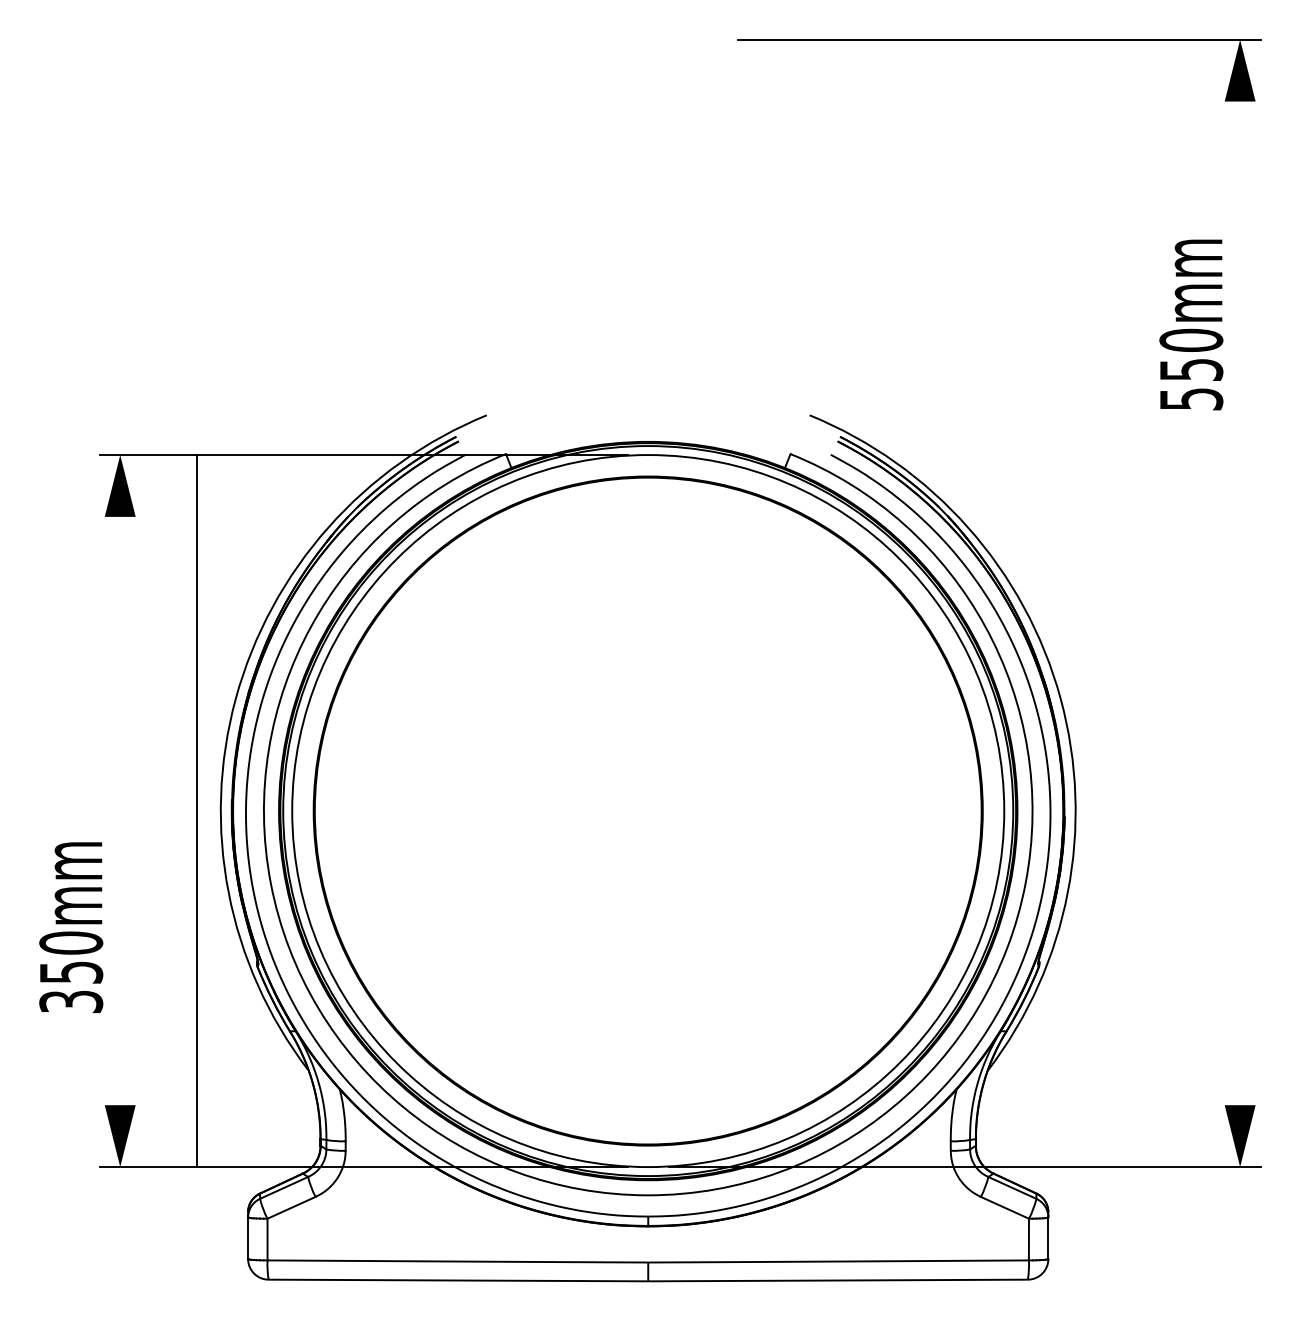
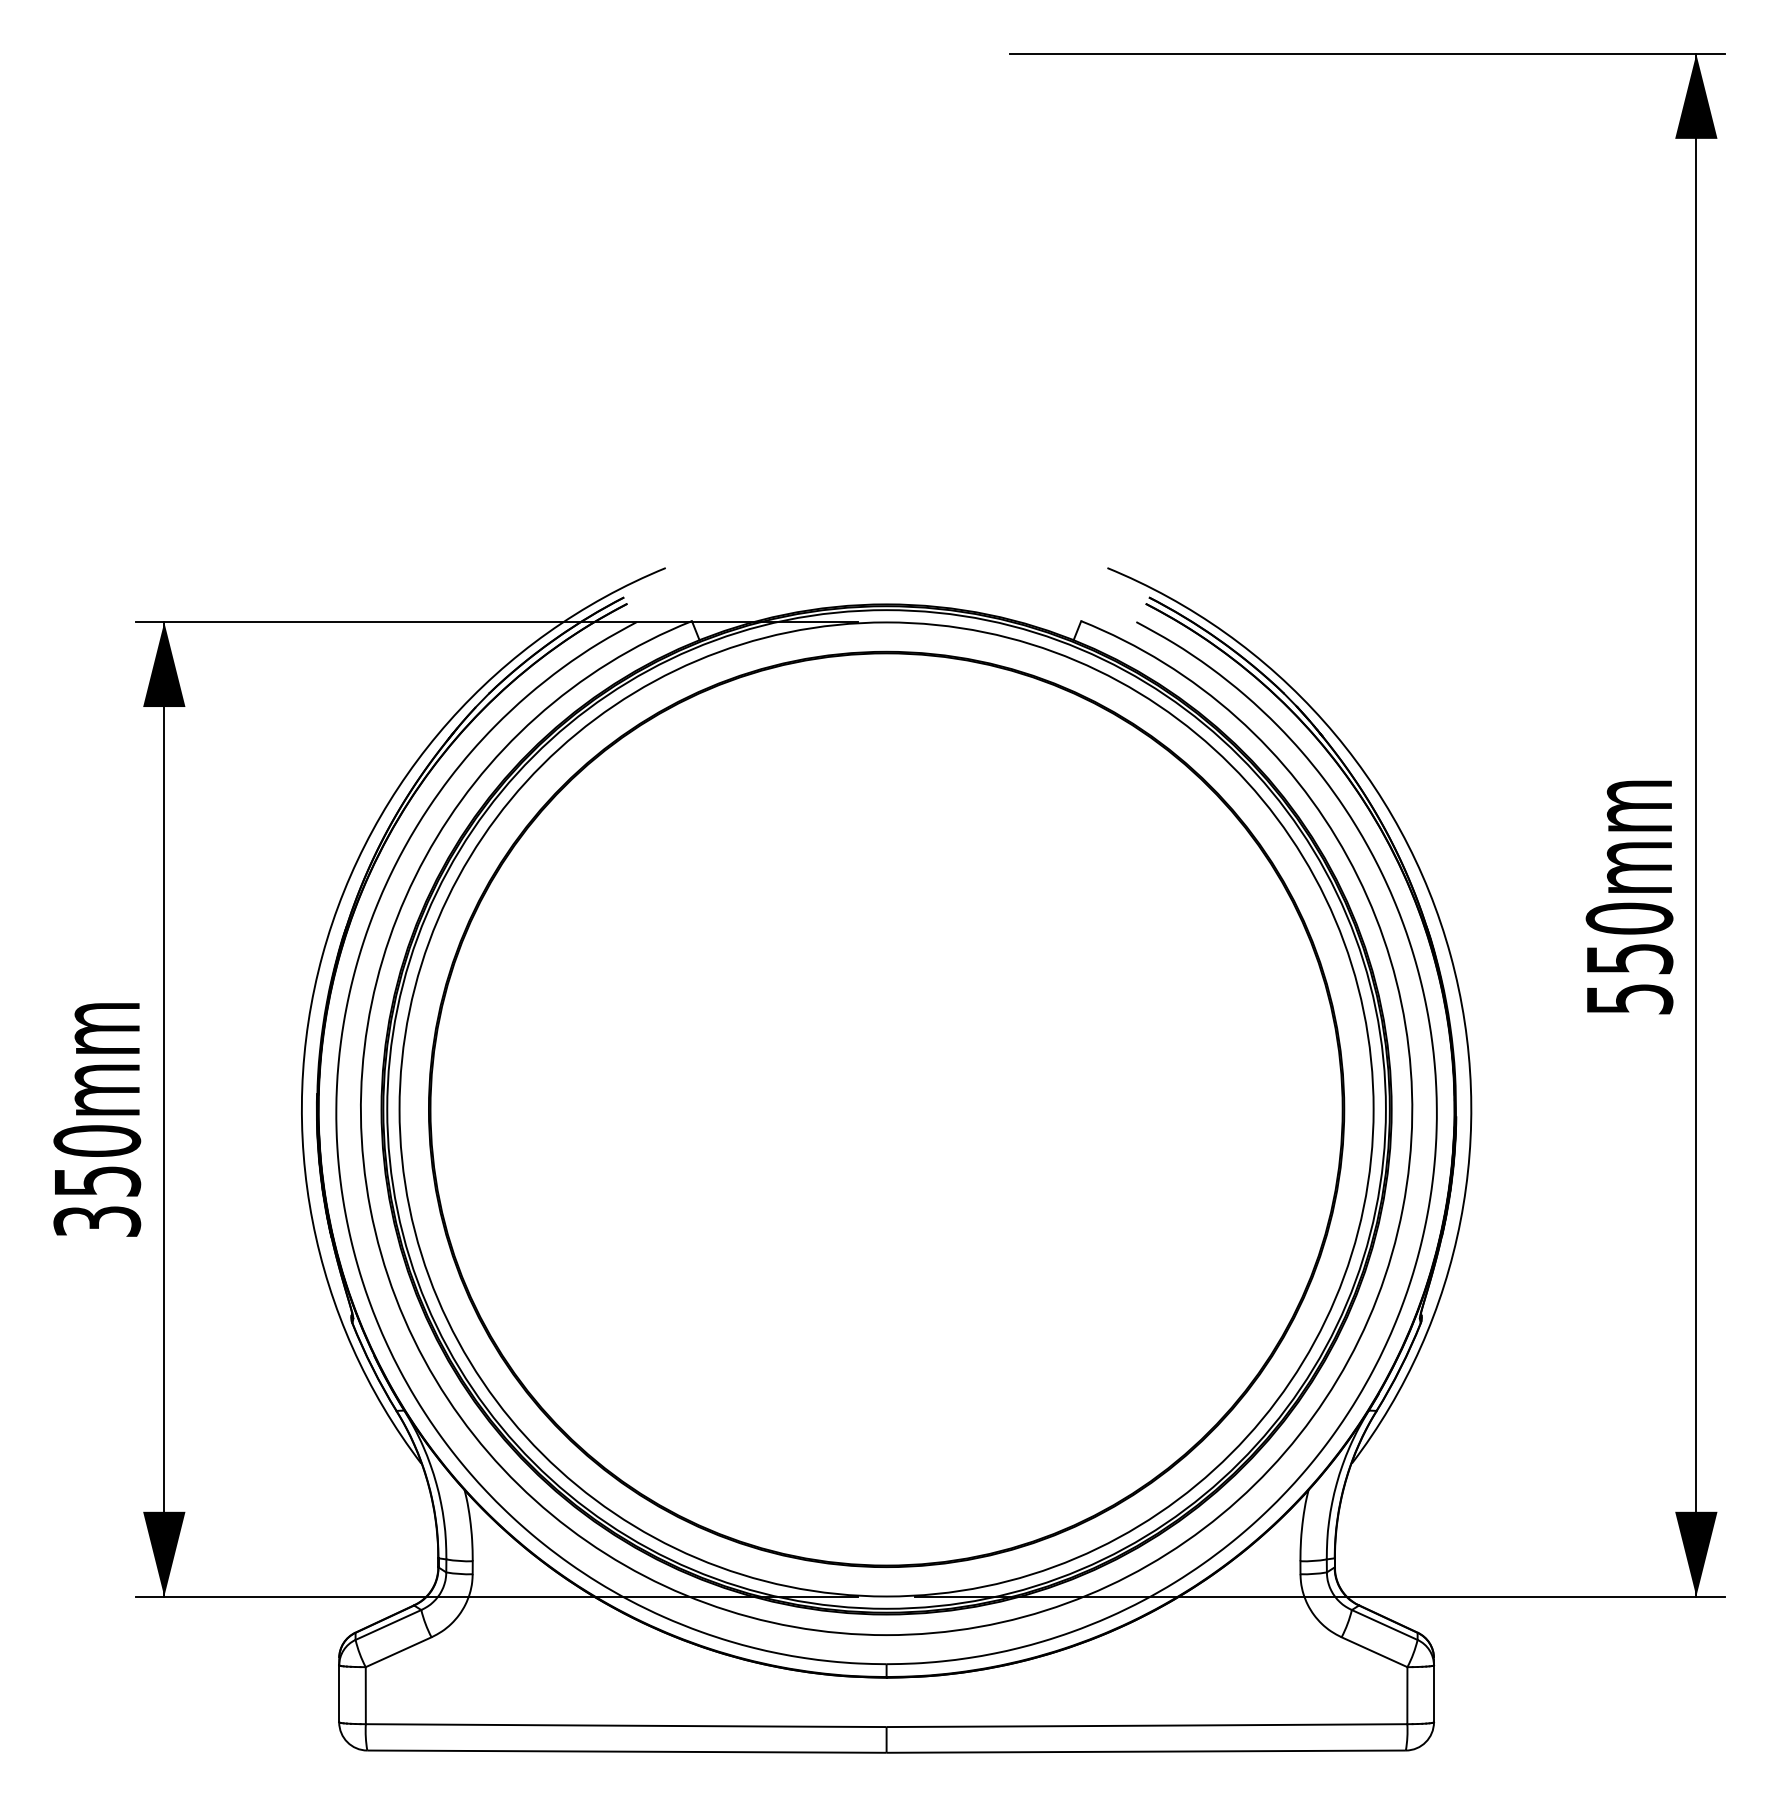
text: (1191, 324) -> (1629, 897), moved
line: (1240, 603) -> (1696, 825), added
line: (197, 811) -> (164, 1109), moved
text: (71, 927) -> (97, 1119), moved

